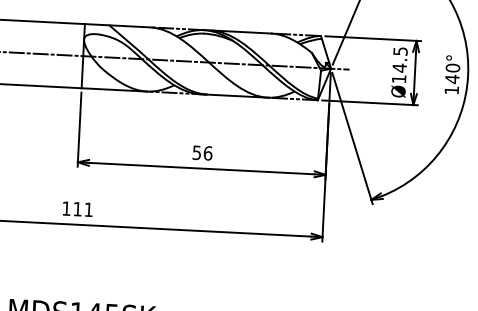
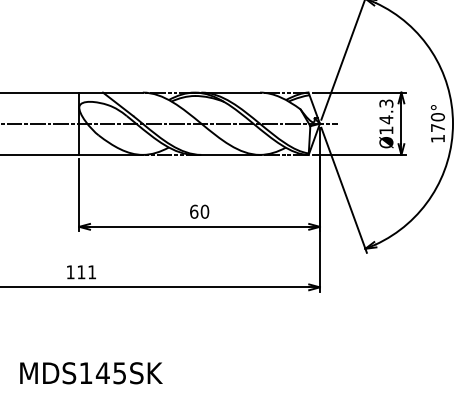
text: (399, 51) -> (385, 103), Ø14.5 -> Ø14.3
text: (451, 78) -> (437, 127), 140° -> 170°
text: (202, 152) -> (199, 211), 56 -> 60

